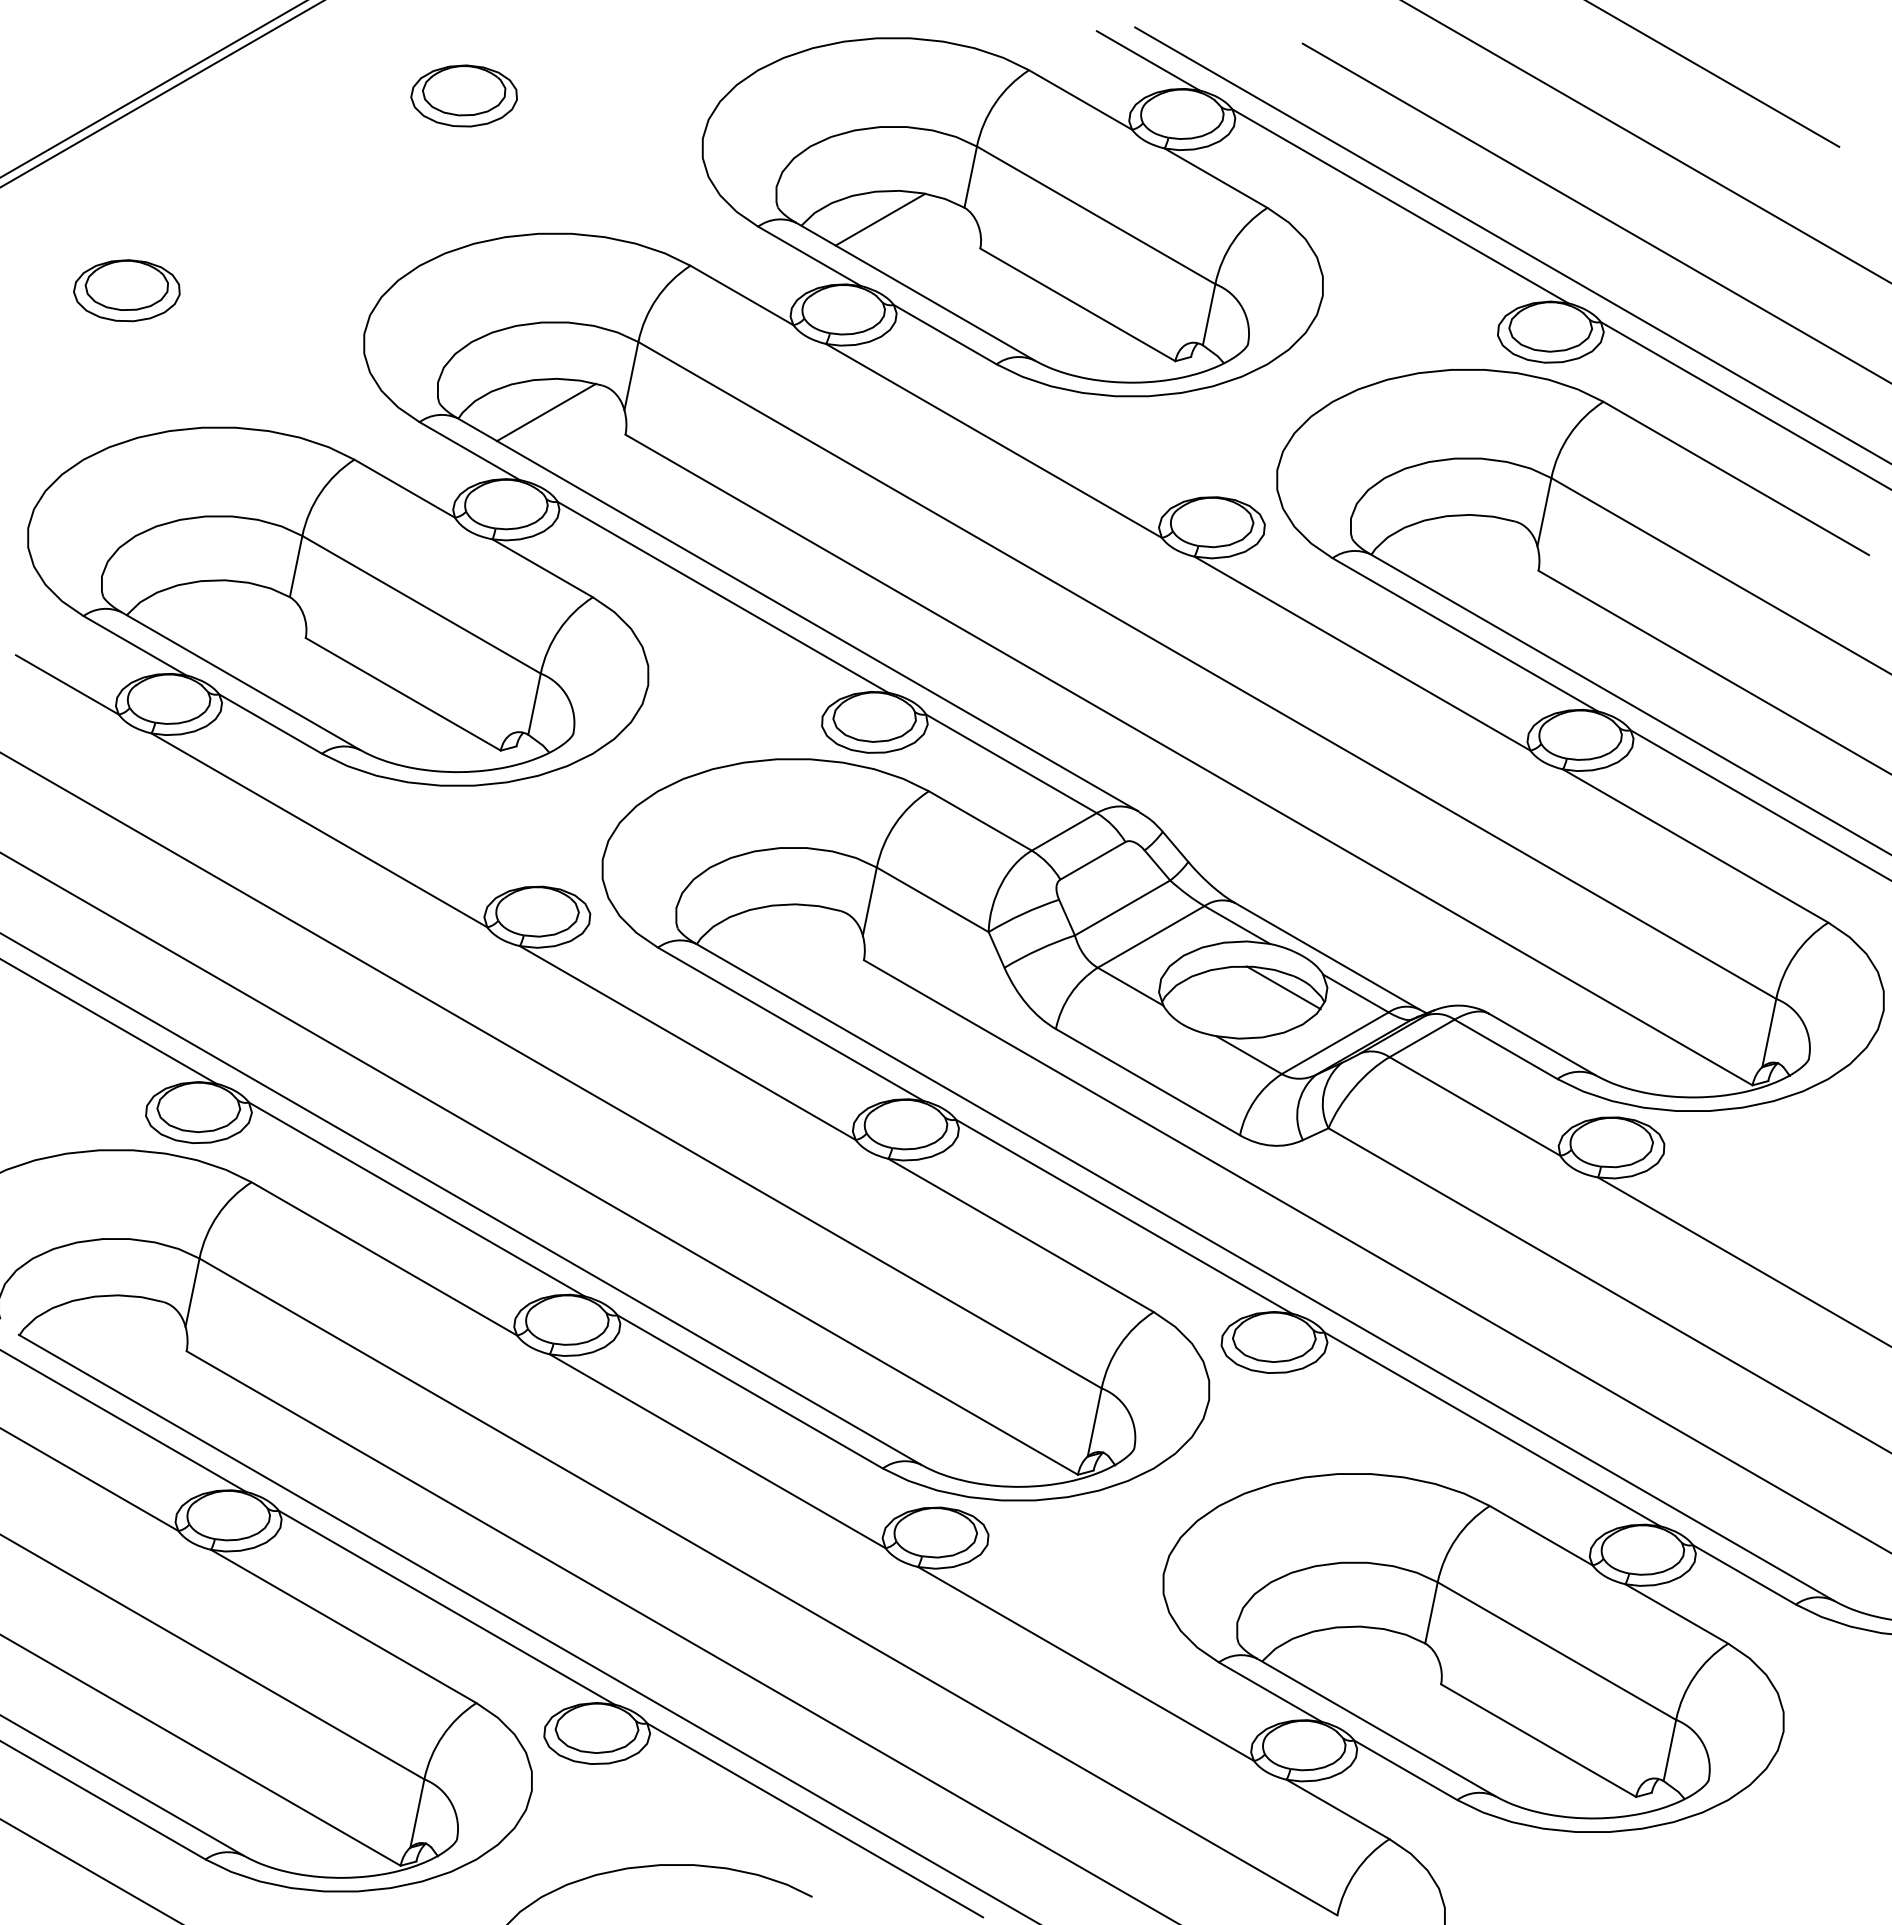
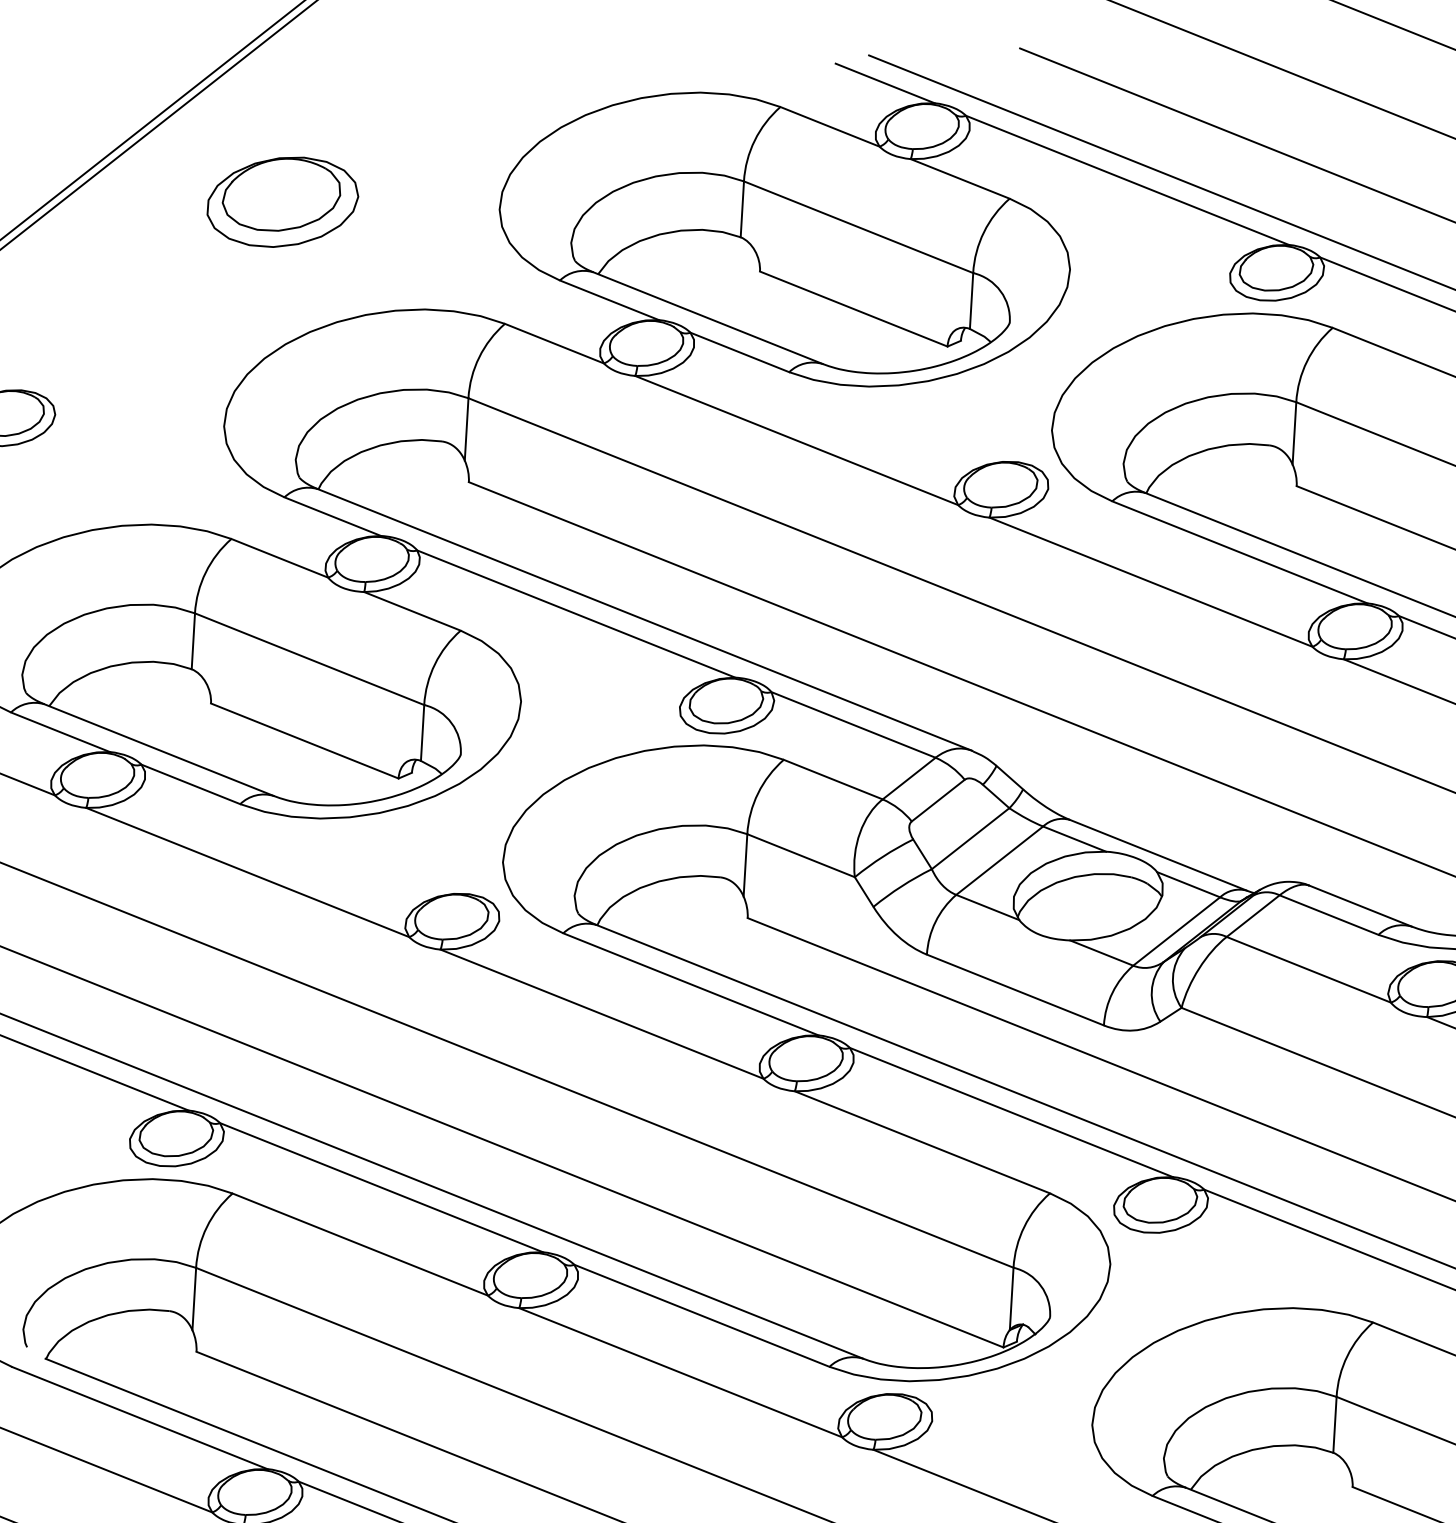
part: (463, 95) -> (281, 201), size x1.6
line: (880, 219) -> (667, 258), removed
line: (546, 412) -> (395, 472), removed
line: (1283, 987) -> (1123, 888), removed

